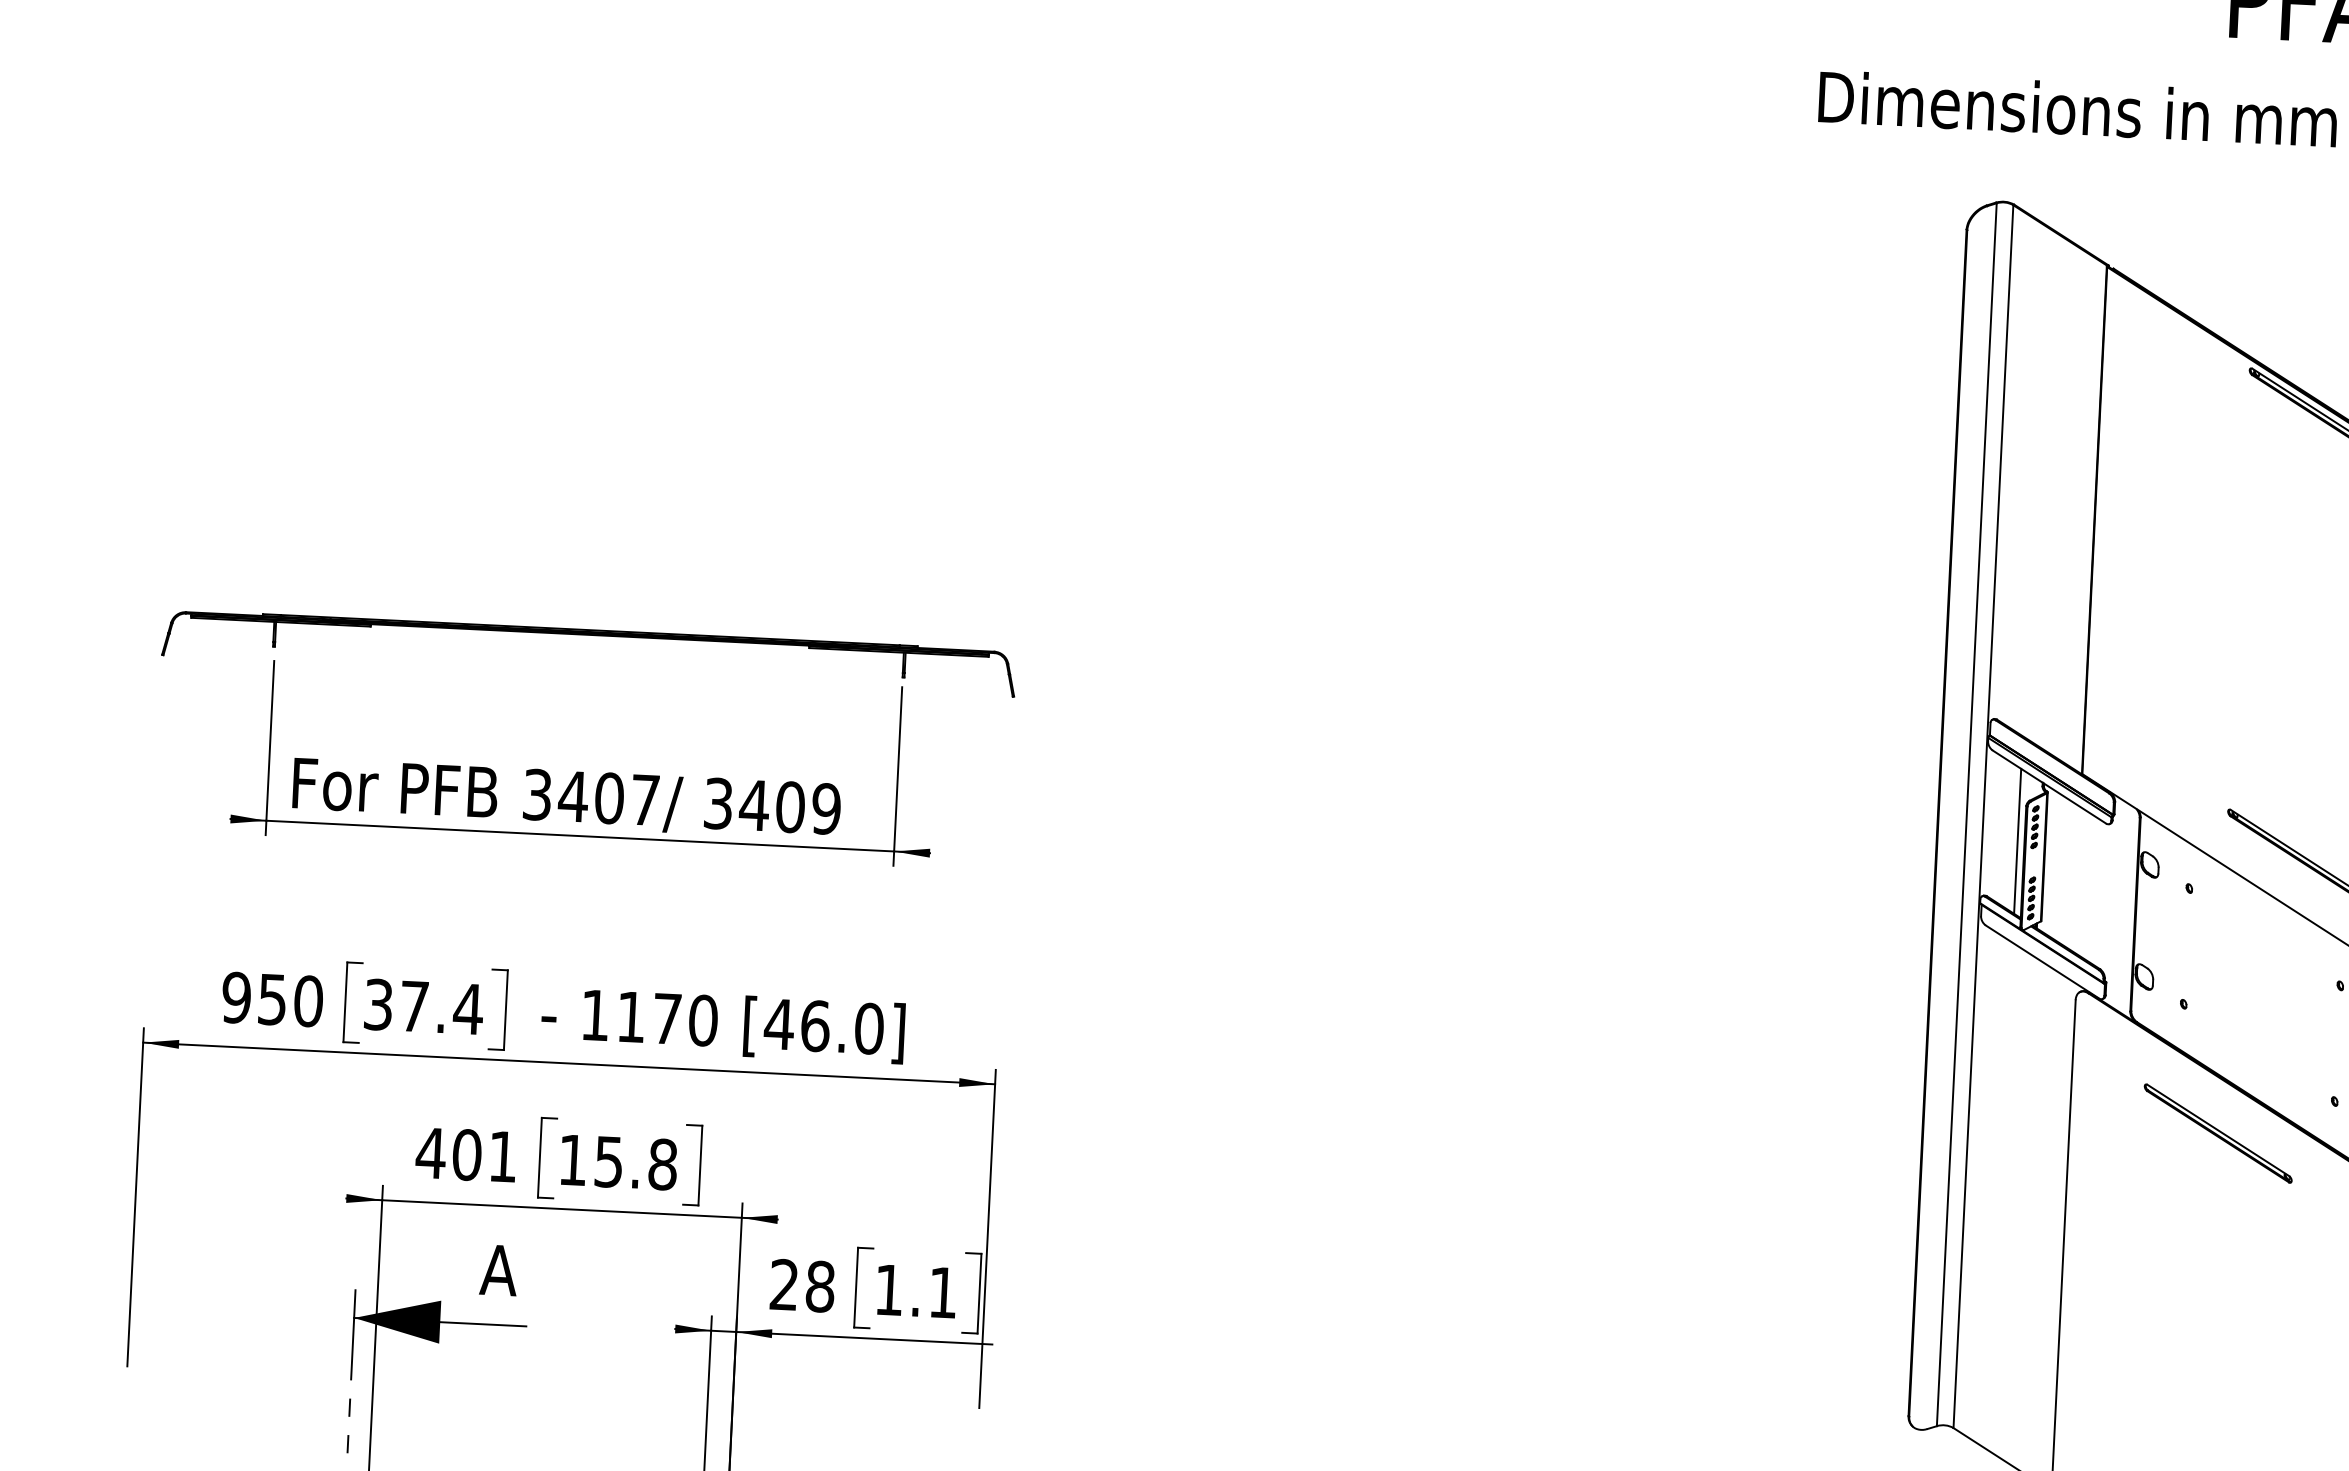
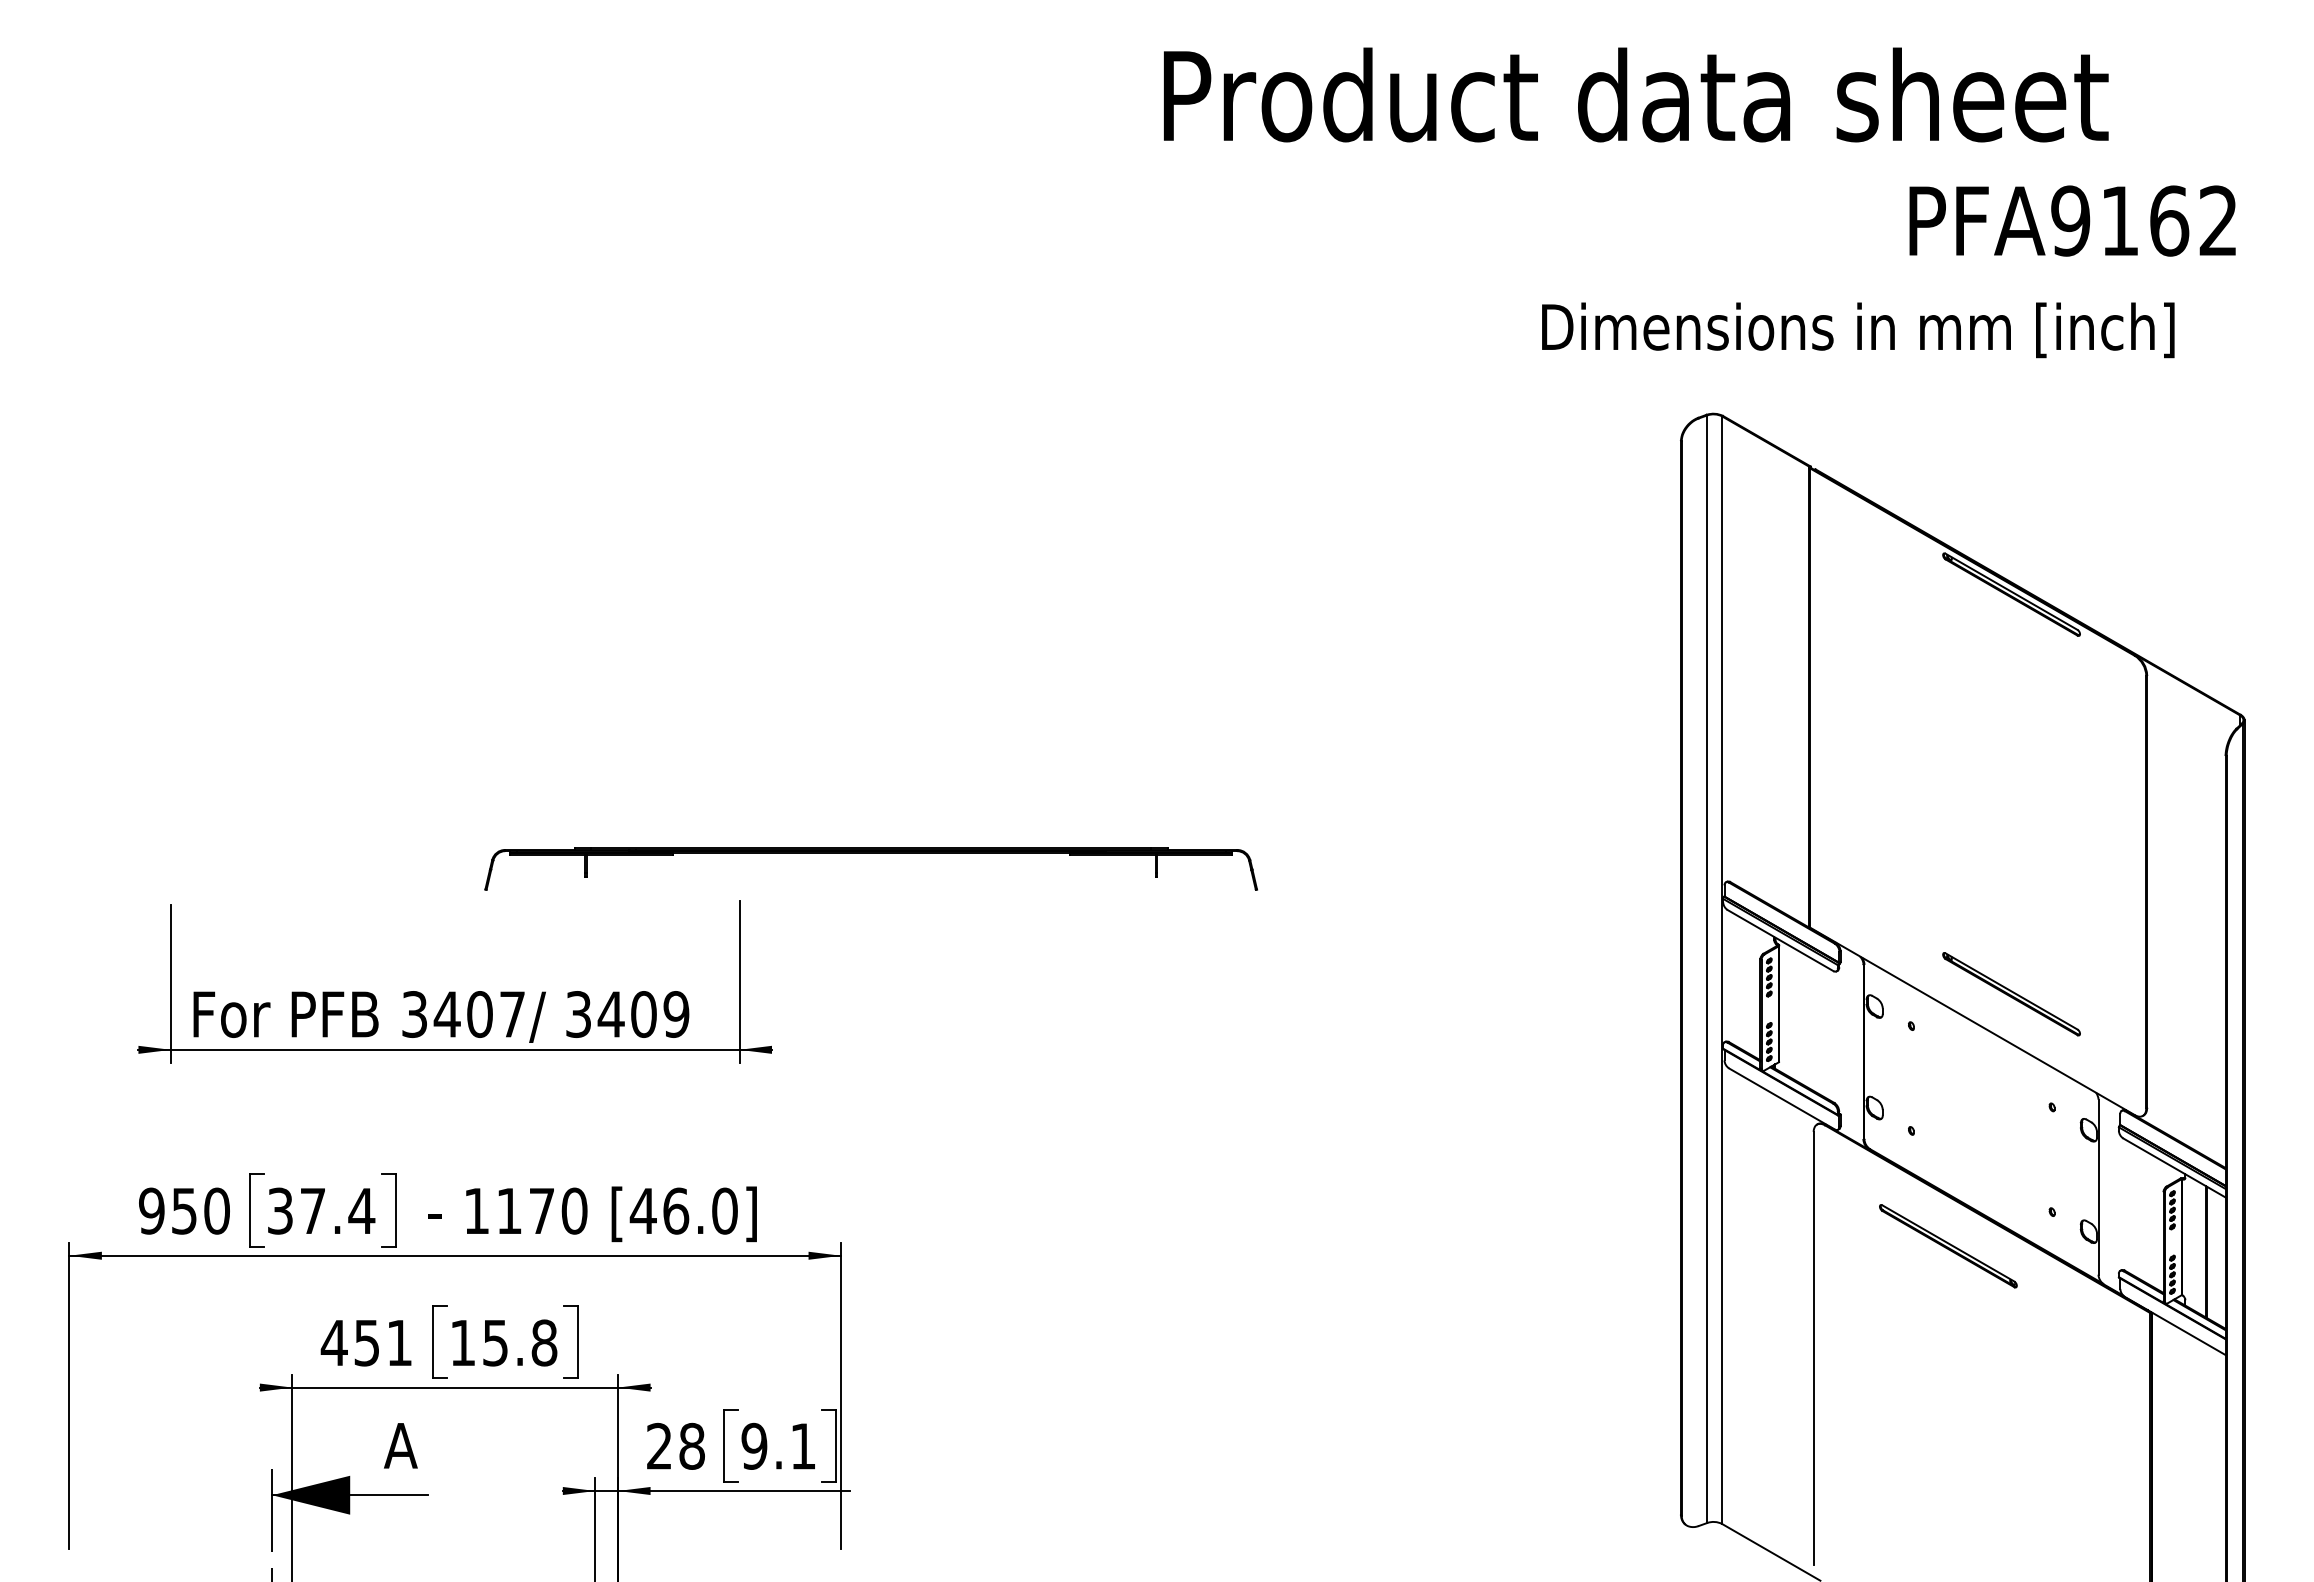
part: (589, 635) -> (870, 853), moved
line: (2017, 840) -> (1754, 990), removed
text: (466, 1154) -> (366, 1342), 401 -> 451
text: (889, 1289) -> (754, 1445), 1.1 -> 9.1

